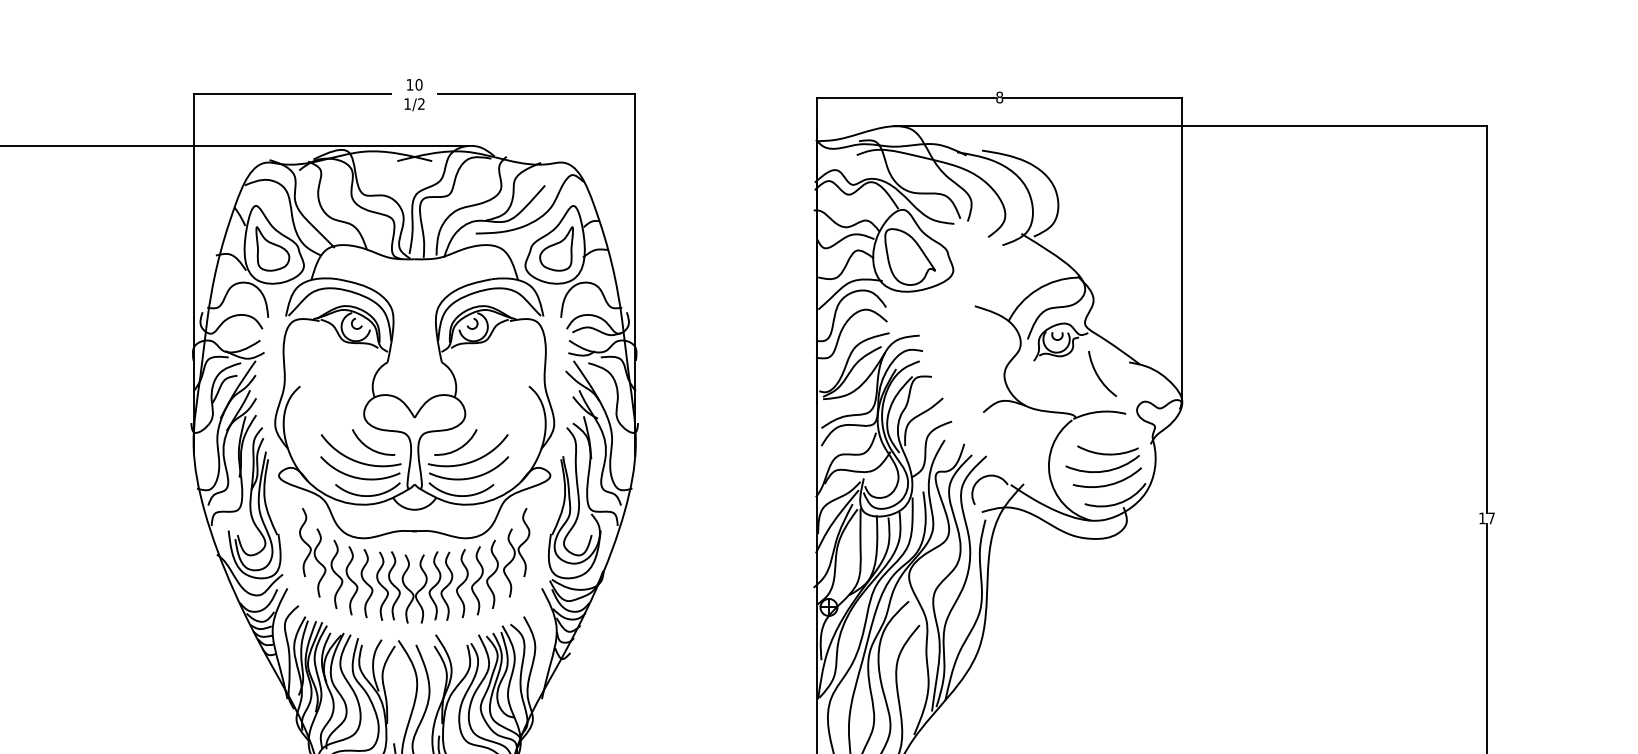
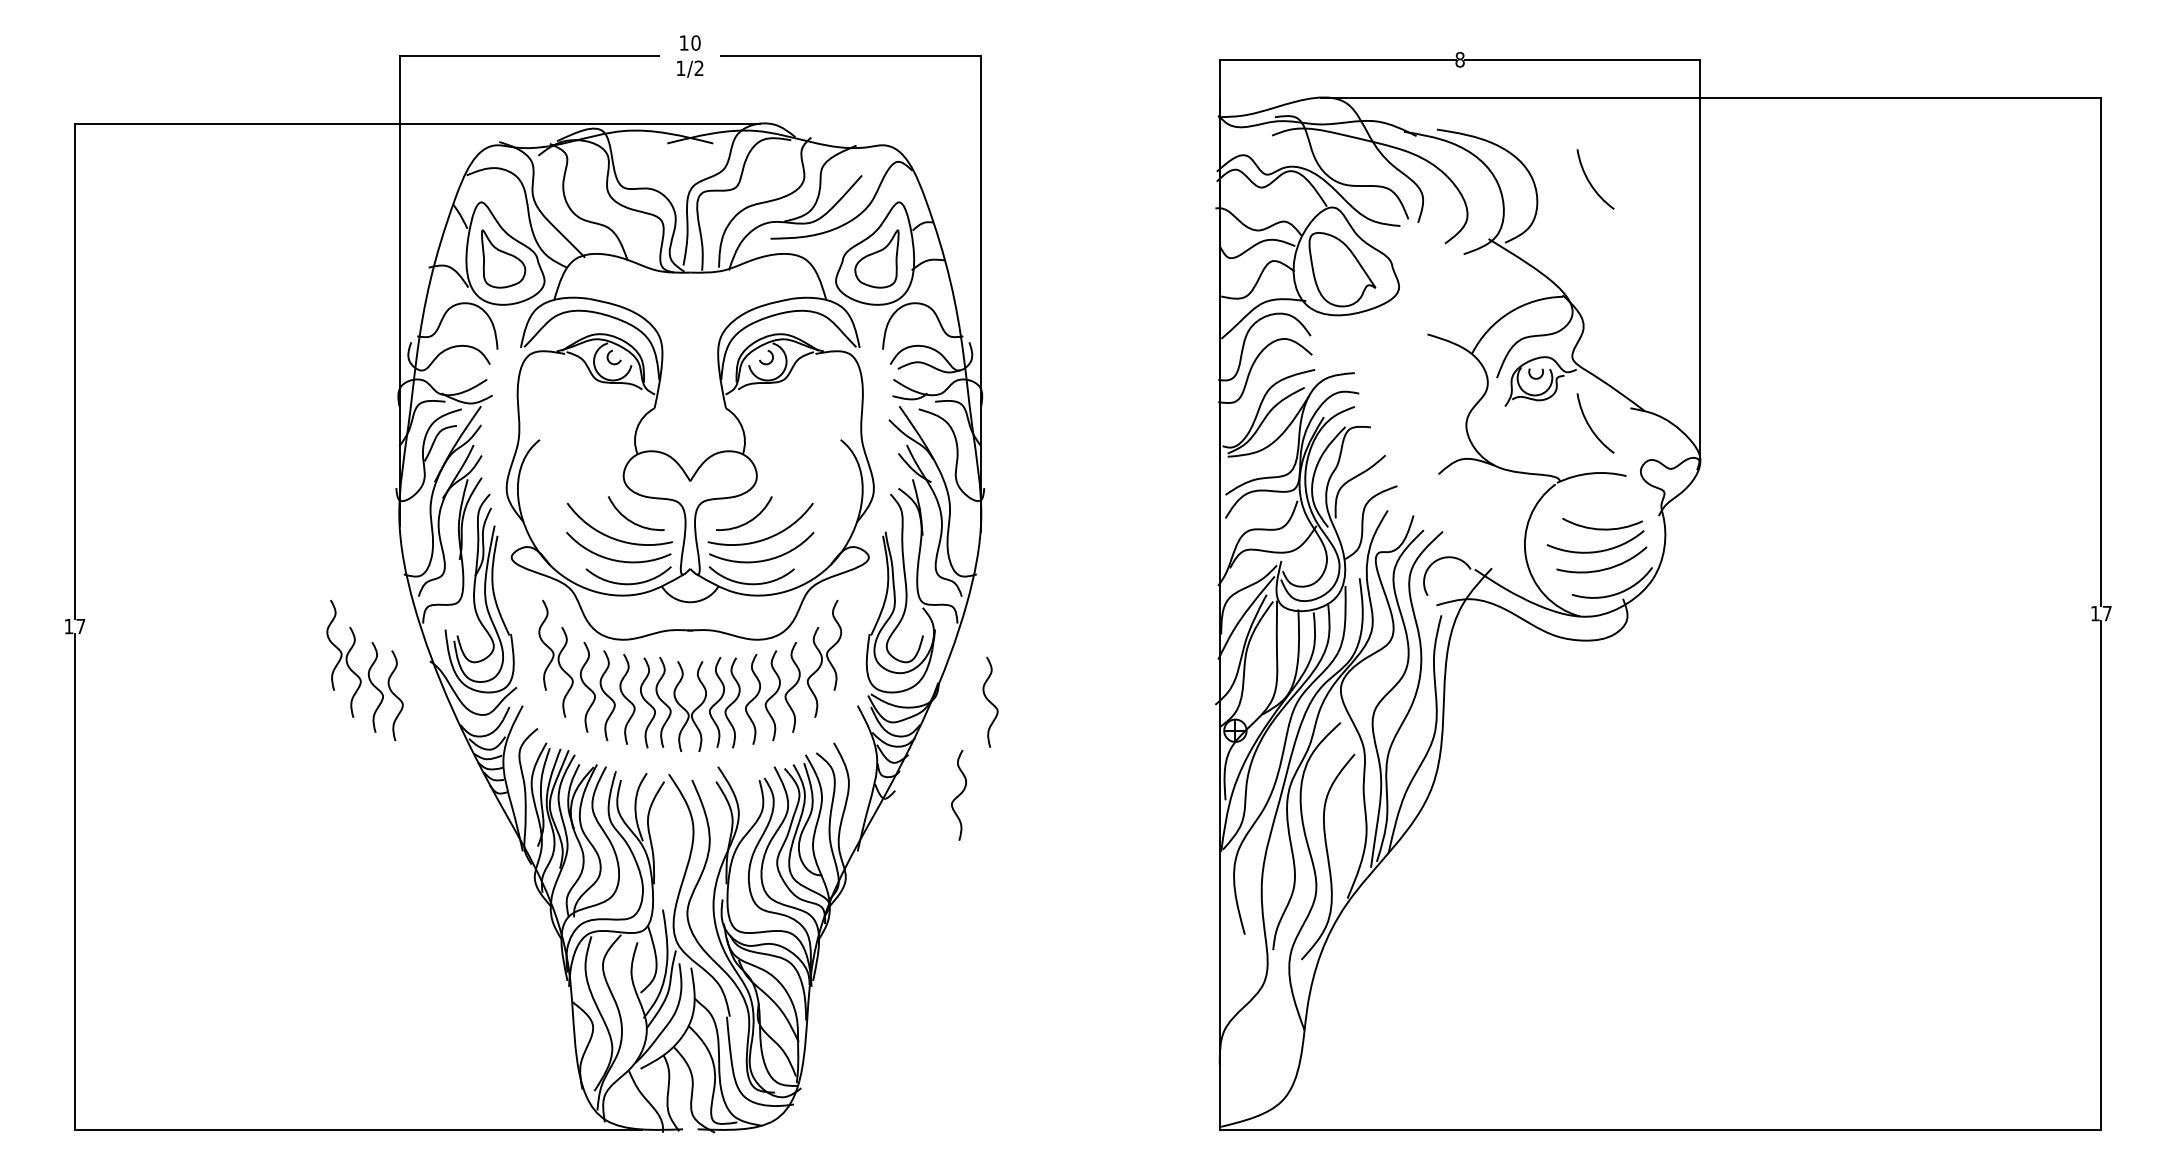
arc: (1098, 190) -> (1590, 181), added
part: (167, 561) -> (364, 670), added
curve: (642, 585) -> (990, 701), added
curve: (618, 656) -> (958, 795), added

